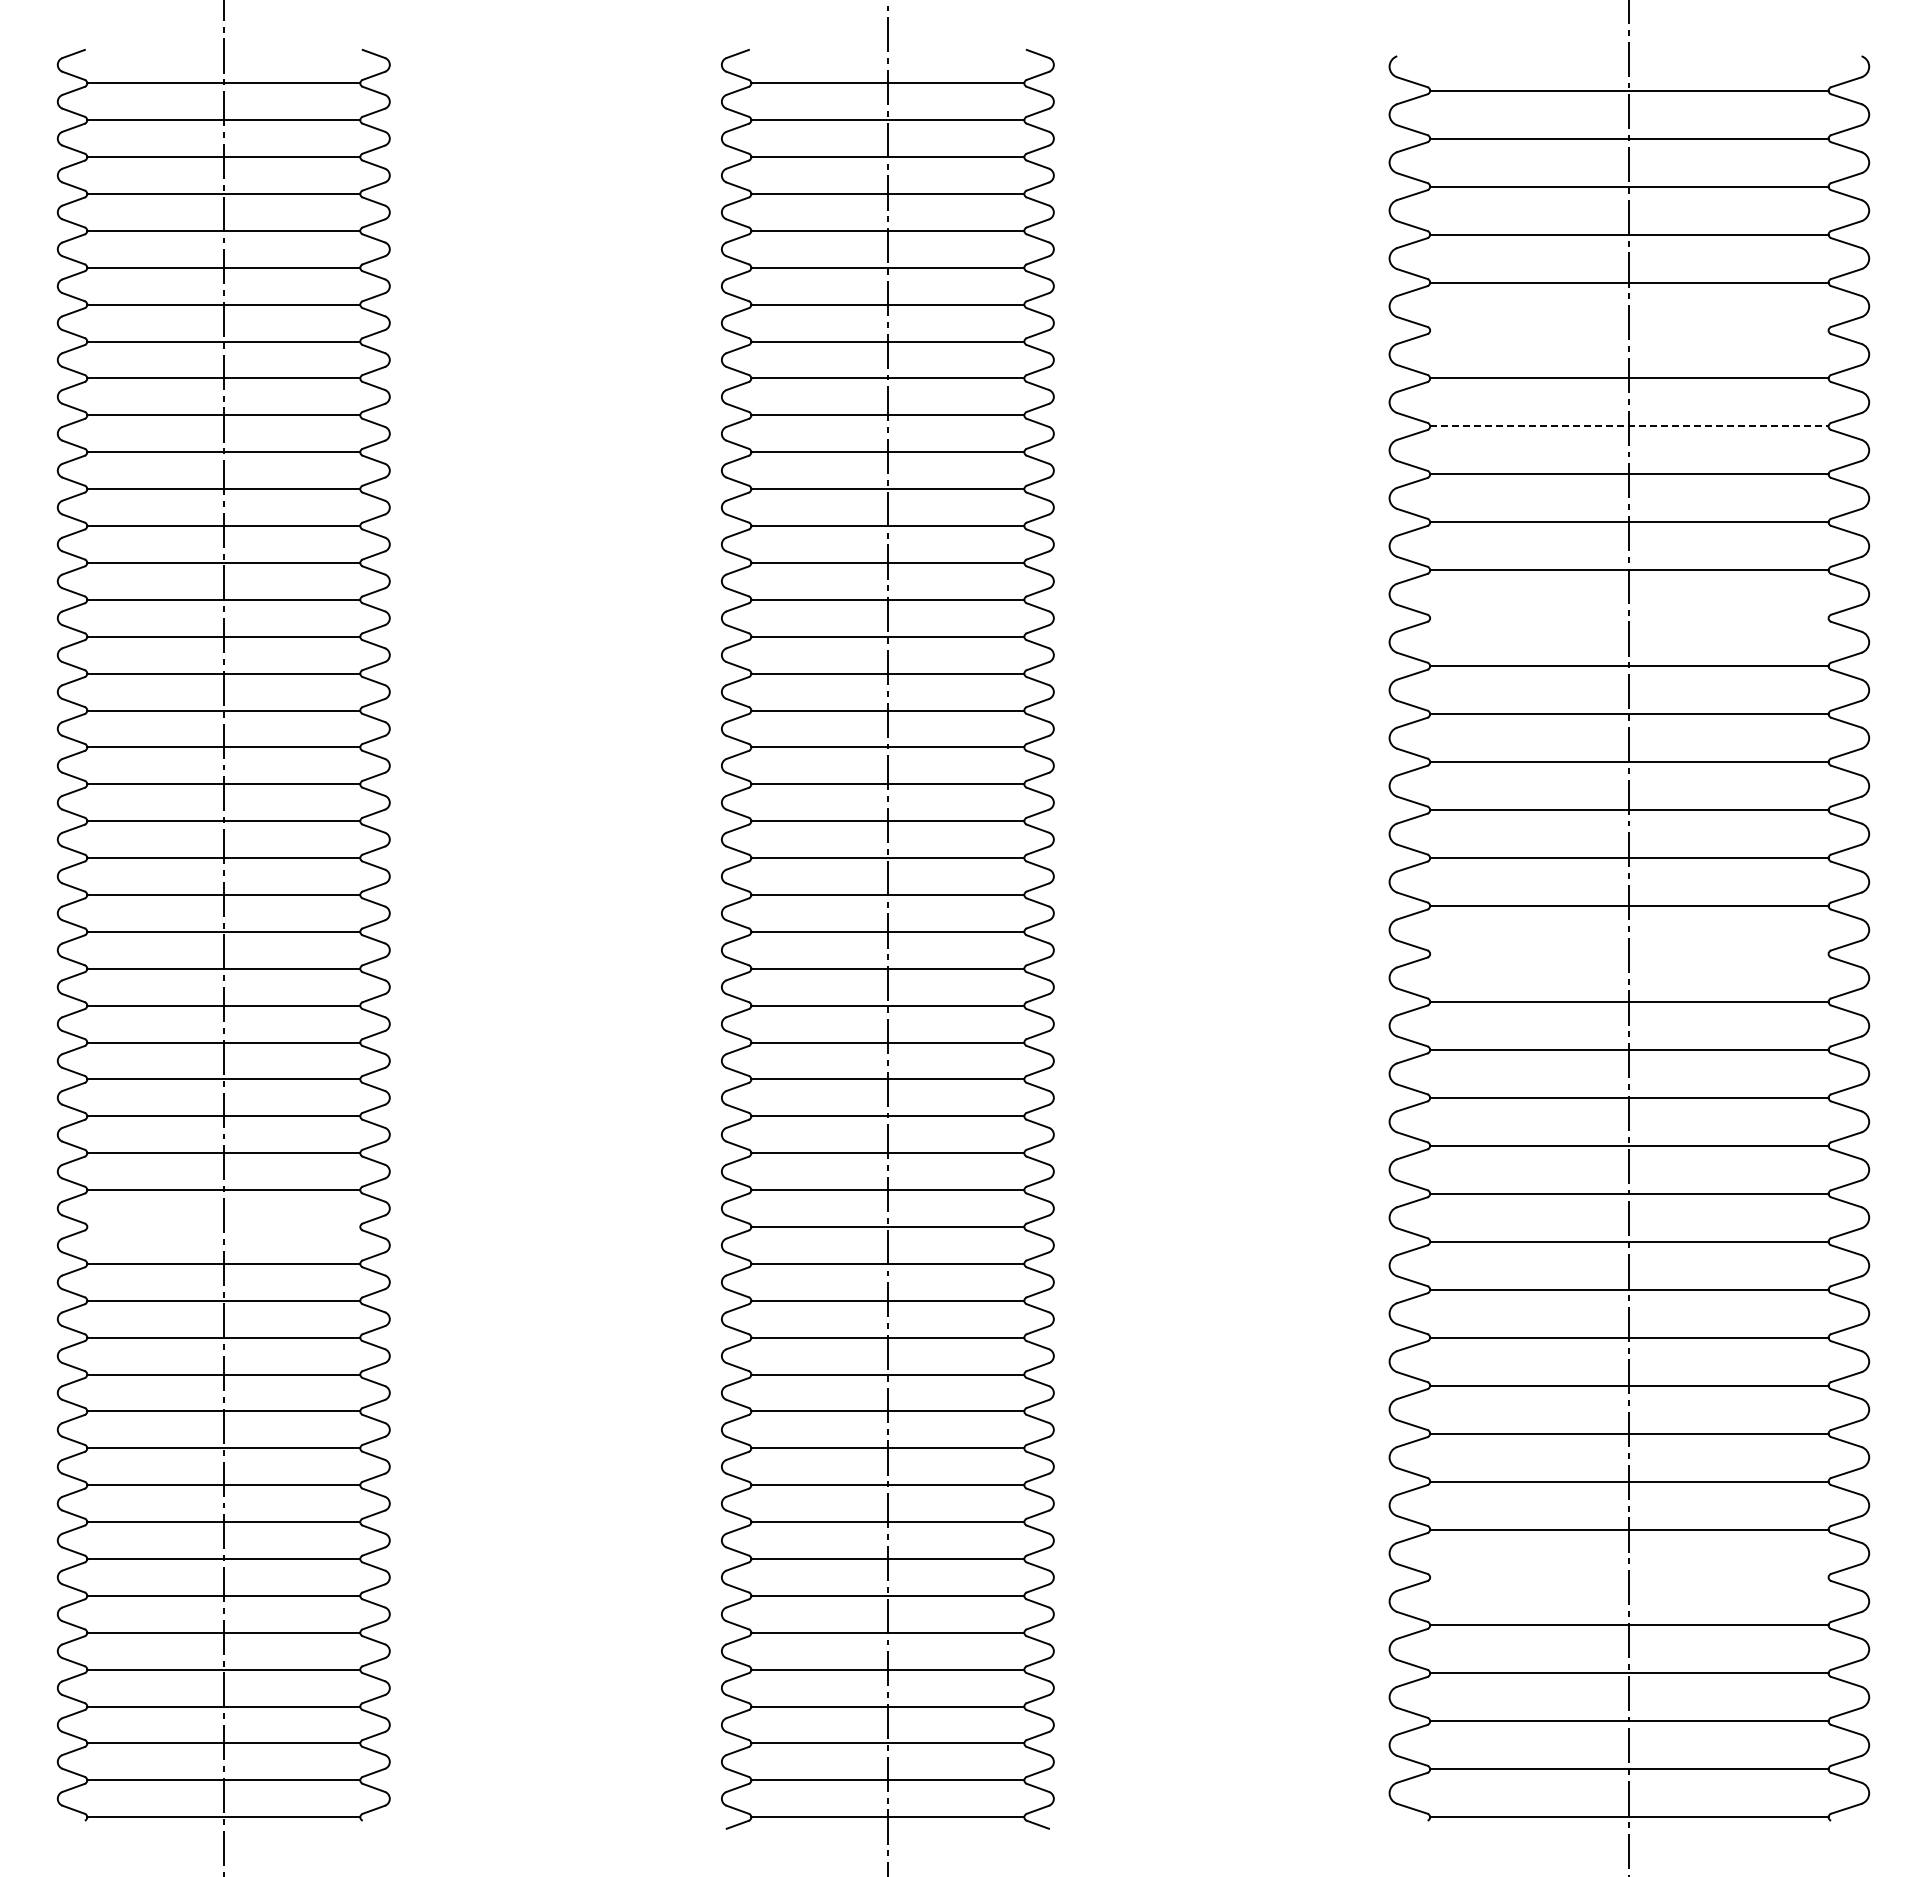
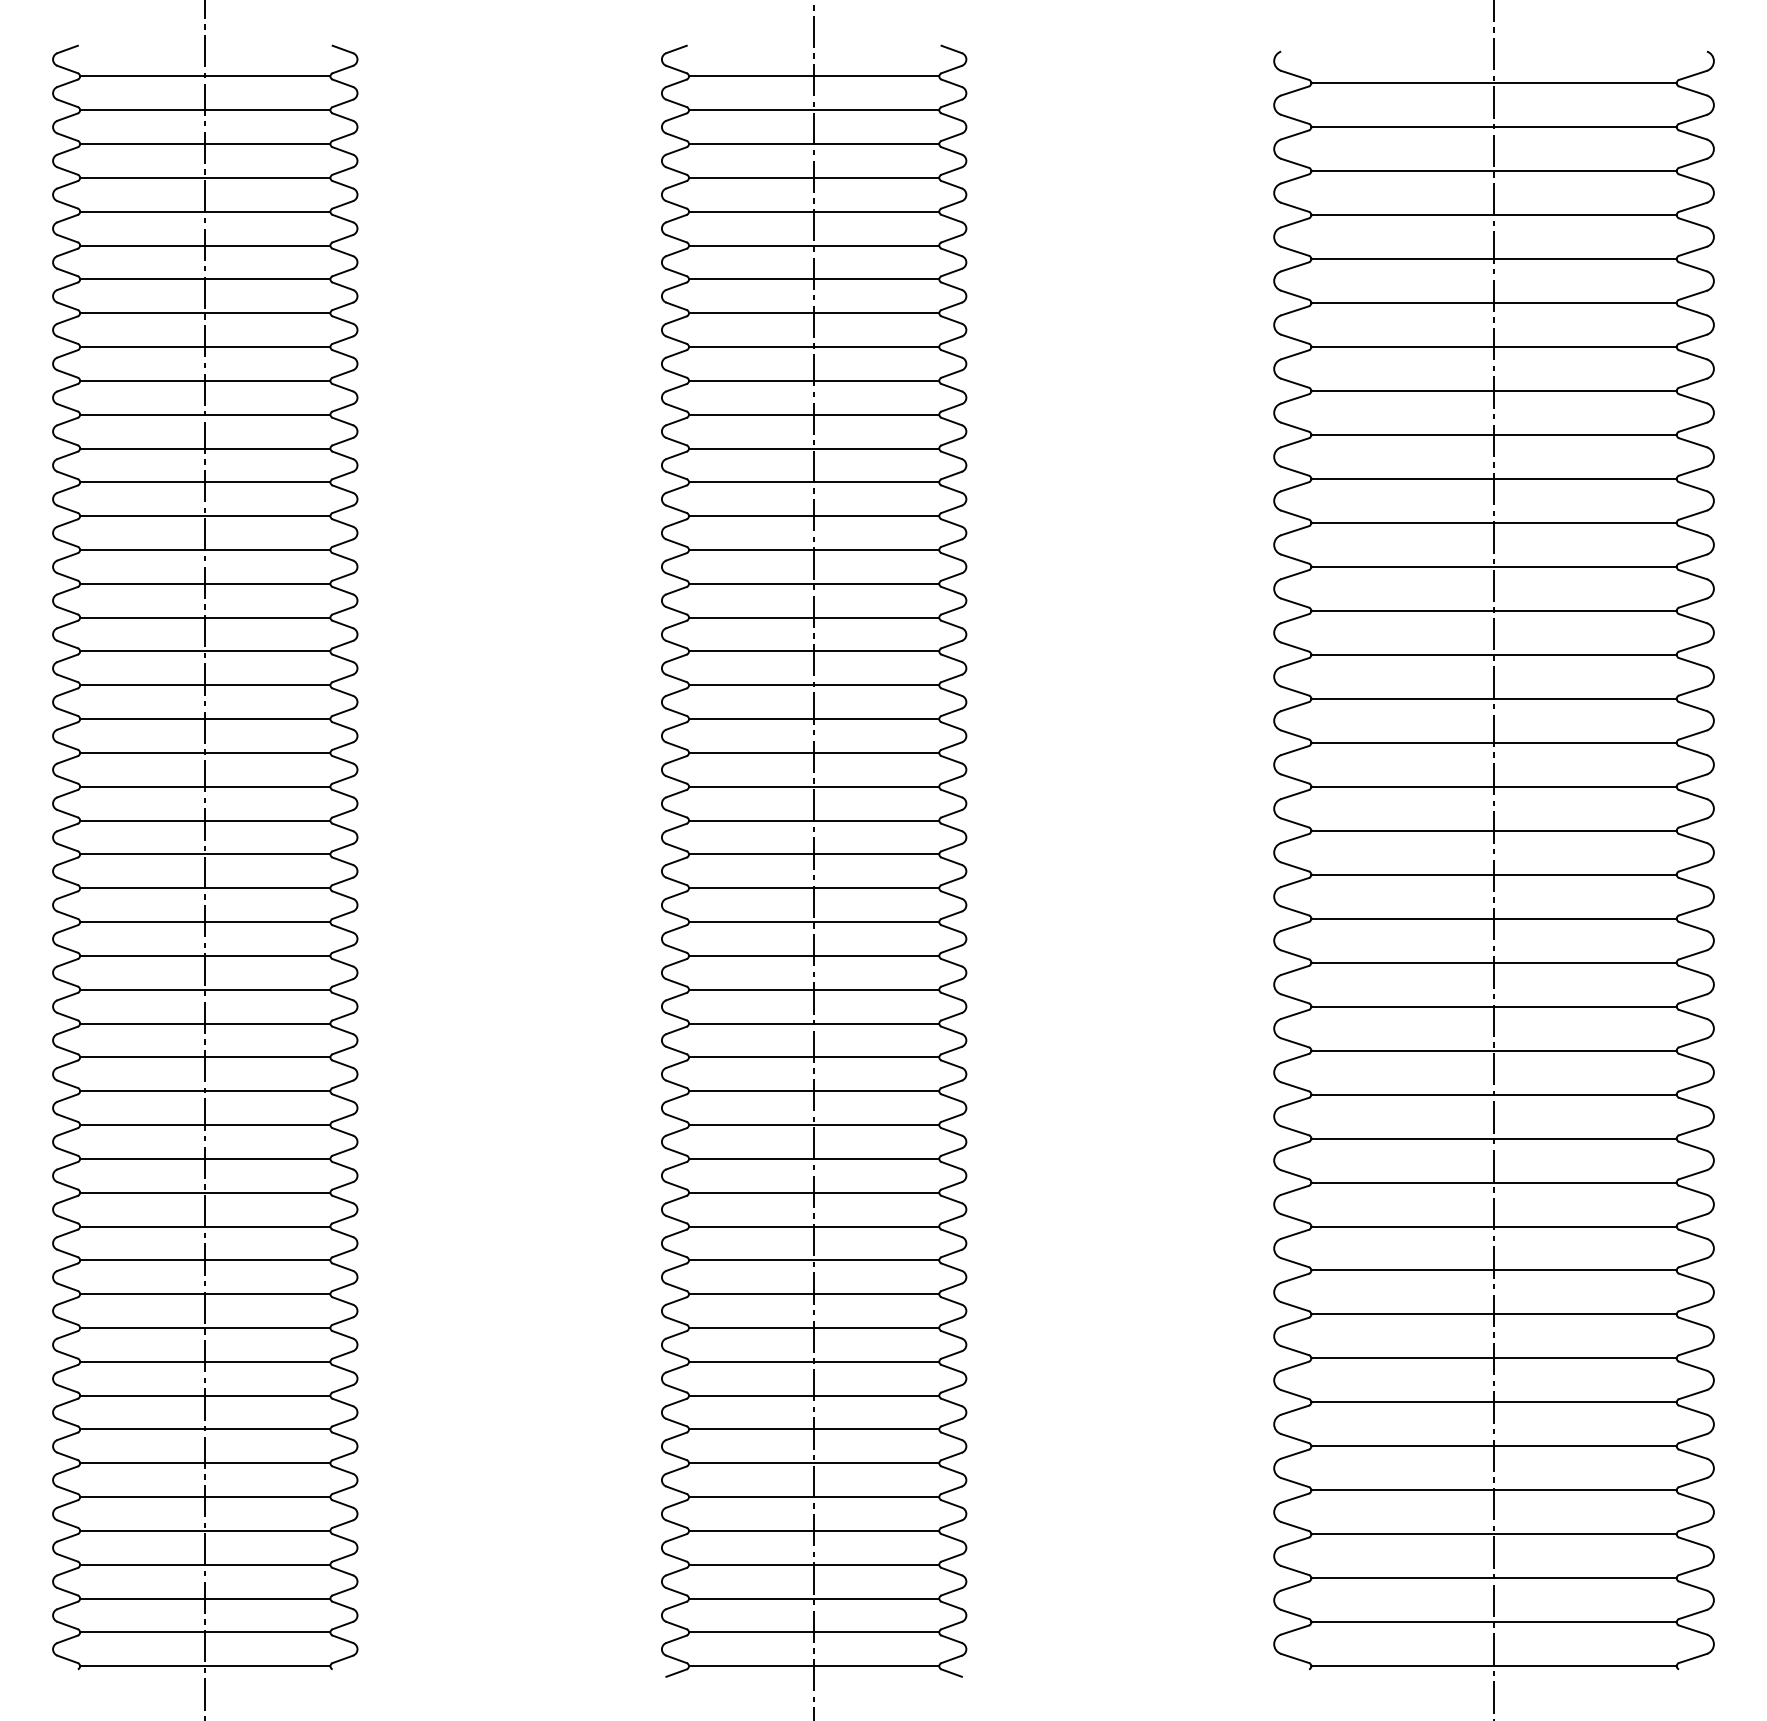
line: (1629, 330) -> (1494, 303), added
line: (1629, 426) -> (1494, 391), dashed -> solid
line: (1629, 618) -> (1494, 567), added
line: (1629, 954) -> (1494, 875), added
line: (223, 1227) -> (204, 1125), added
line: (1629, 1577) -> (1494, 1446), added

